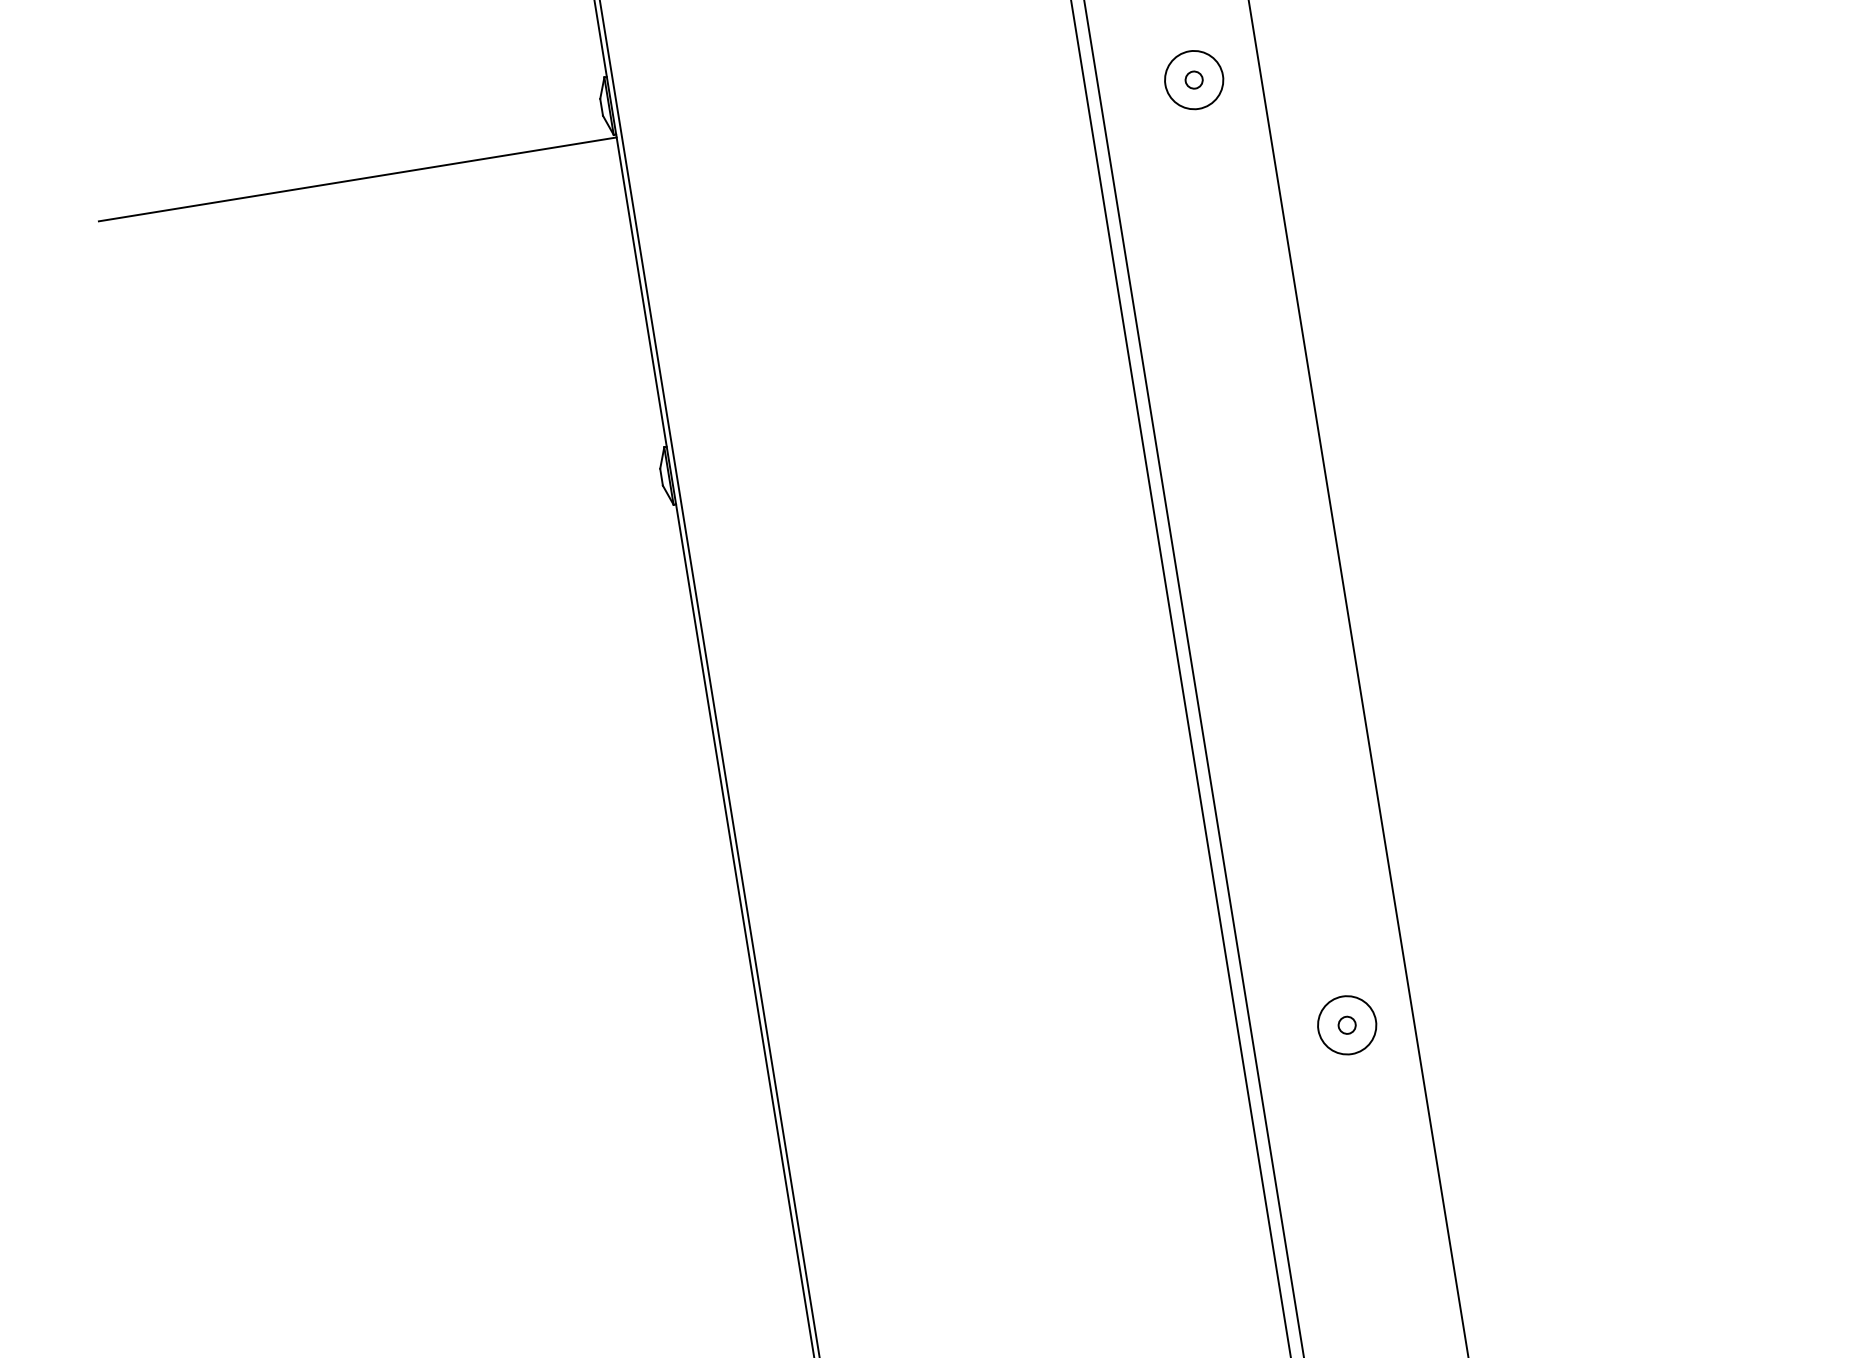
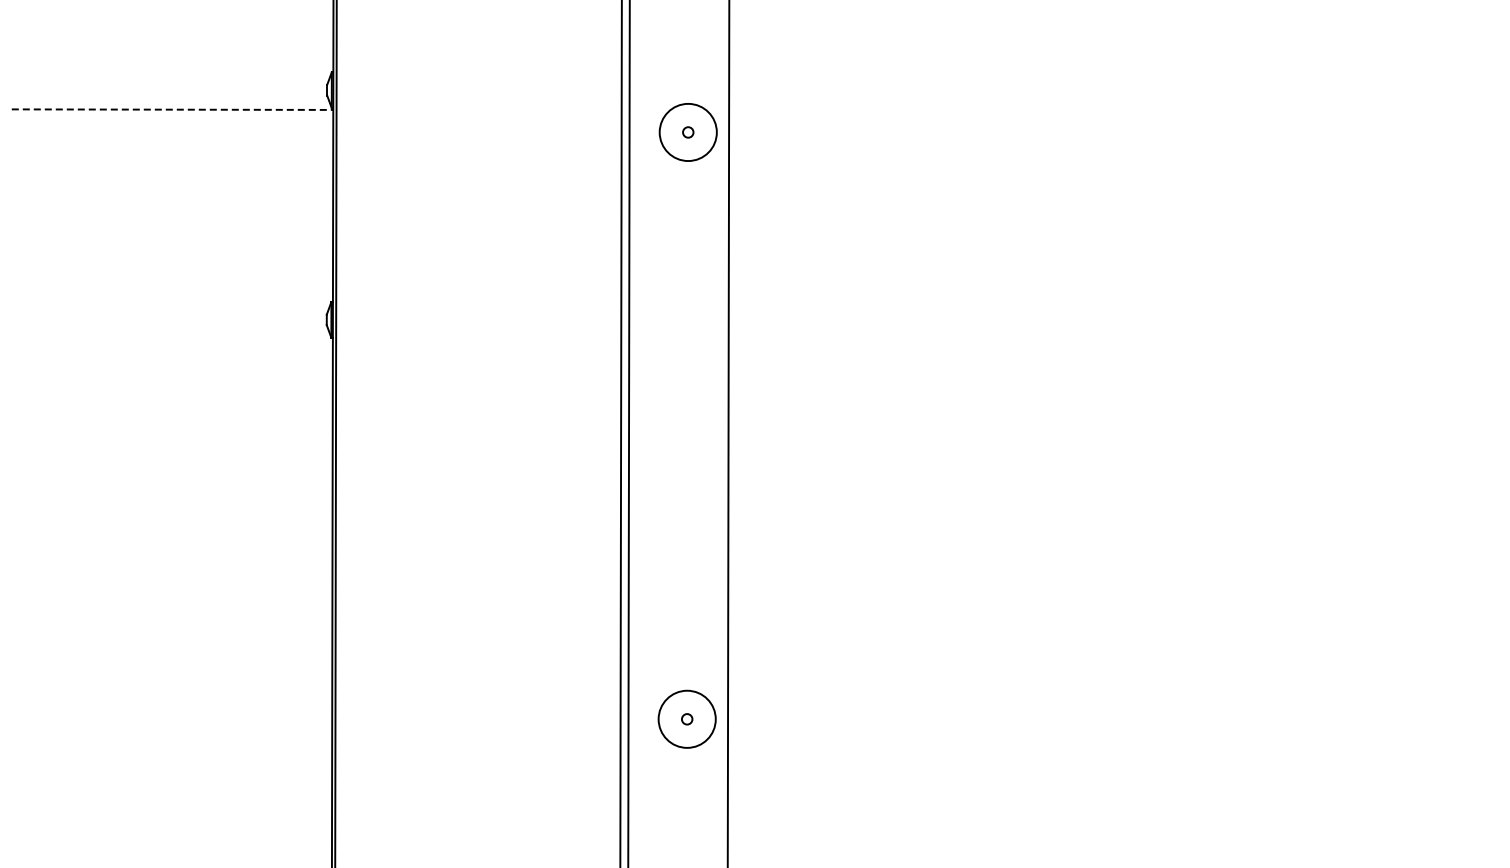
circle: (1194, 80) -> (688, 132), size x1.6
line: (357, 179) -> (172, 109), solid -> dashed
circle: (1347, 1025) -> (687, 719), size x1.6

